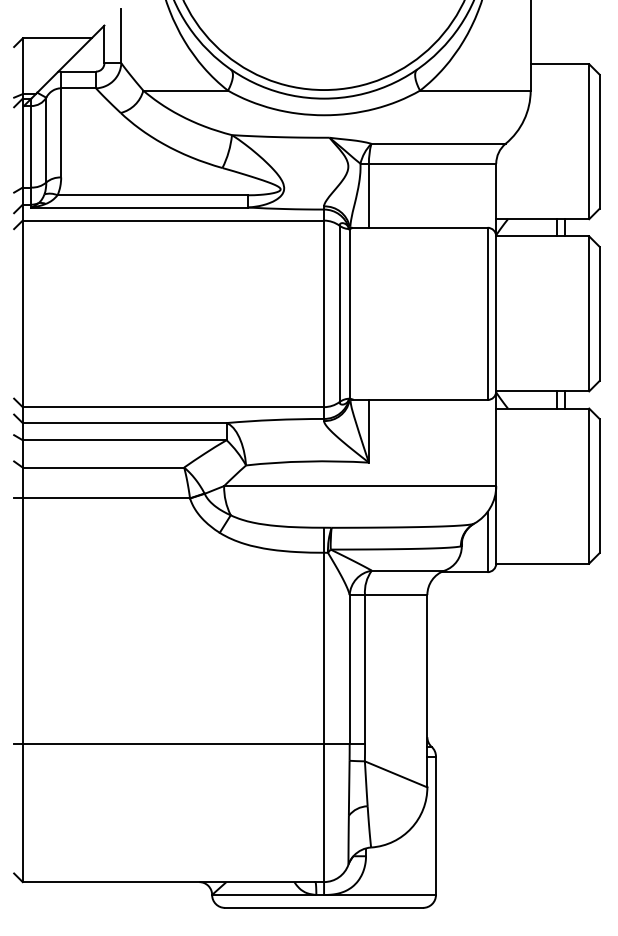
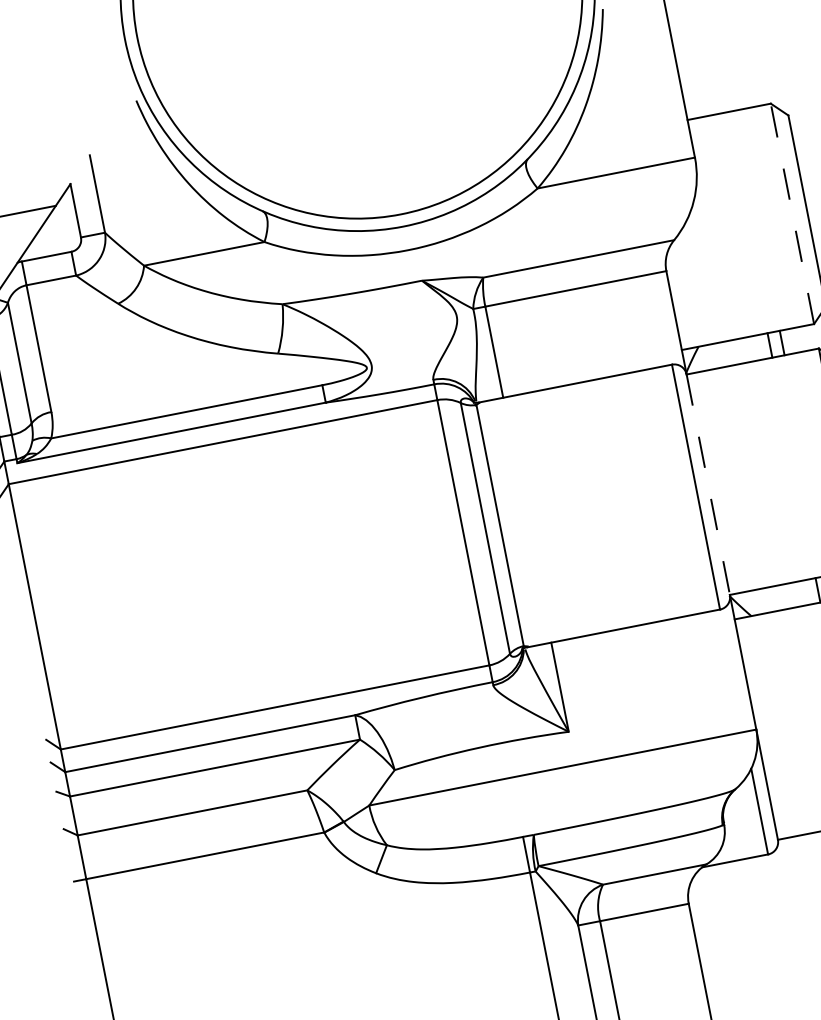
line: (589, 141) -> (792, 213), solid -> dashed
line: (496, 314) -> (708, 485), solid -> dashed

